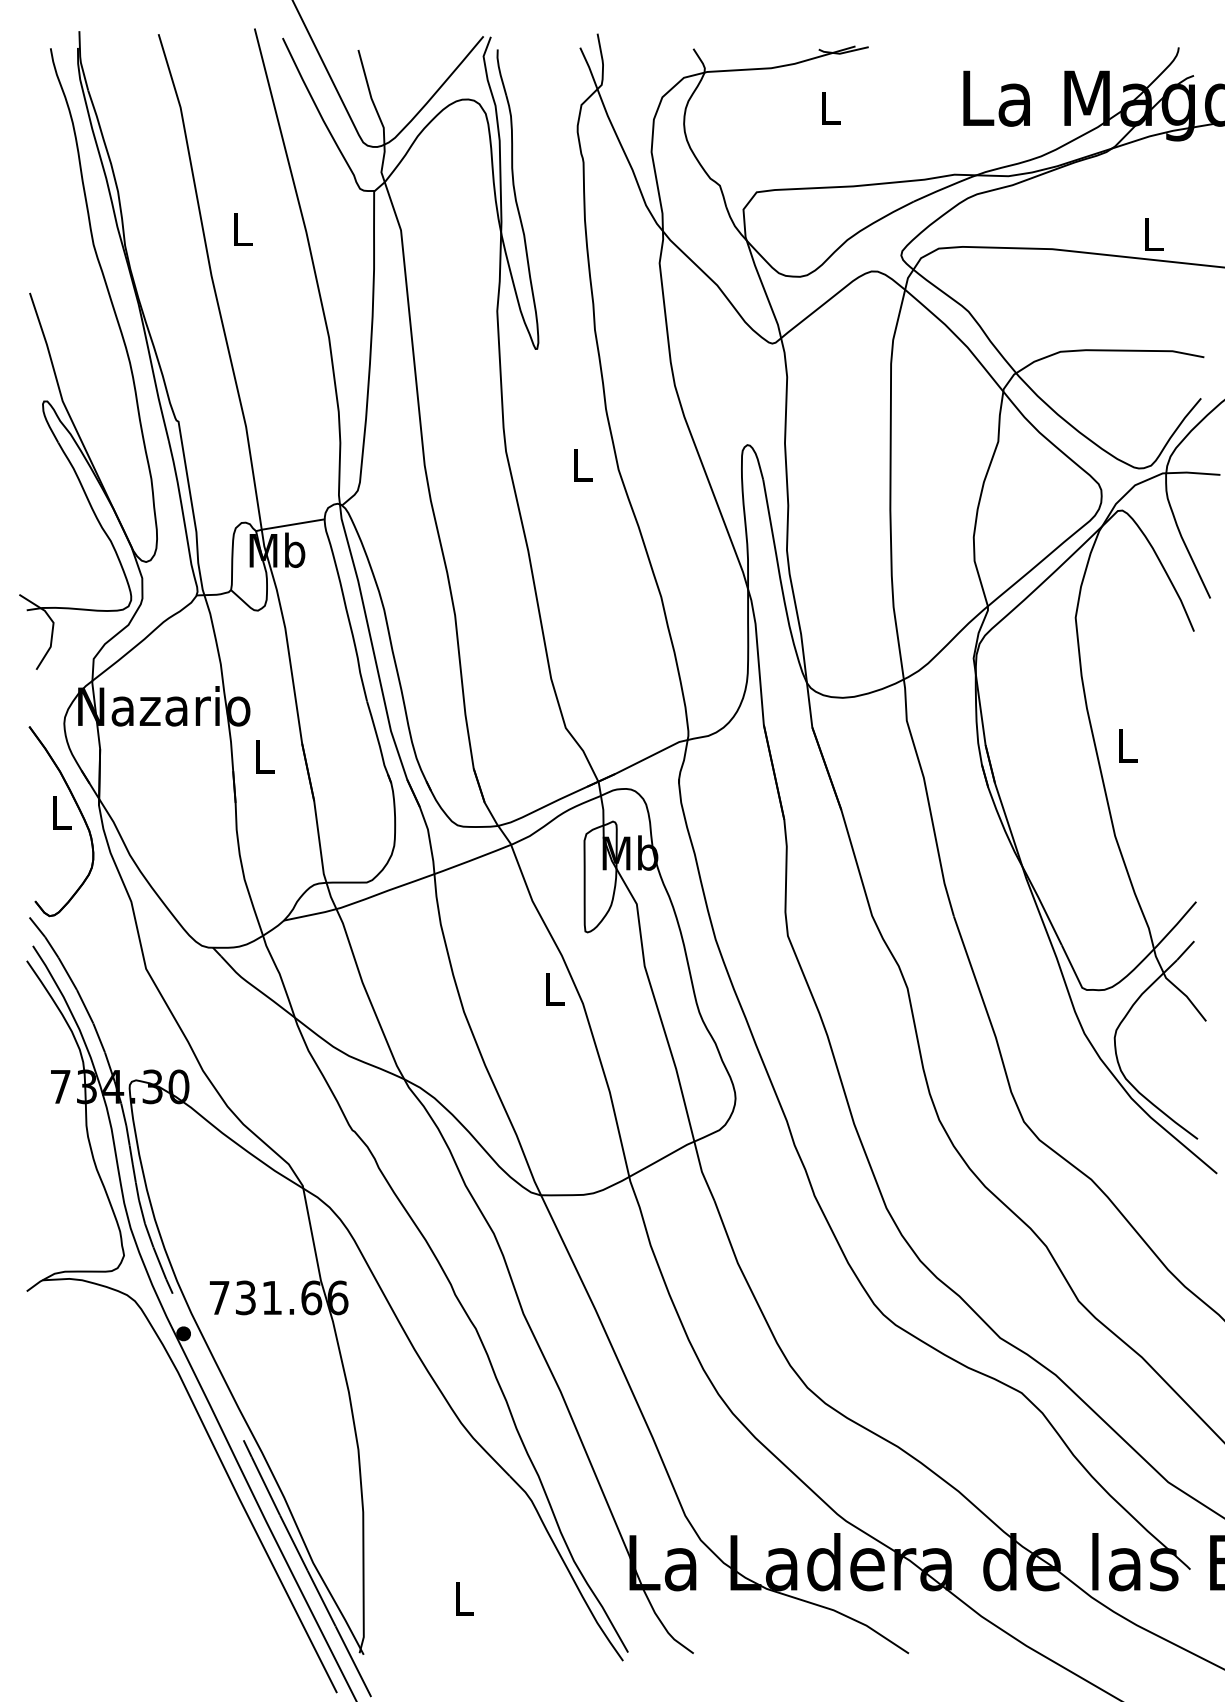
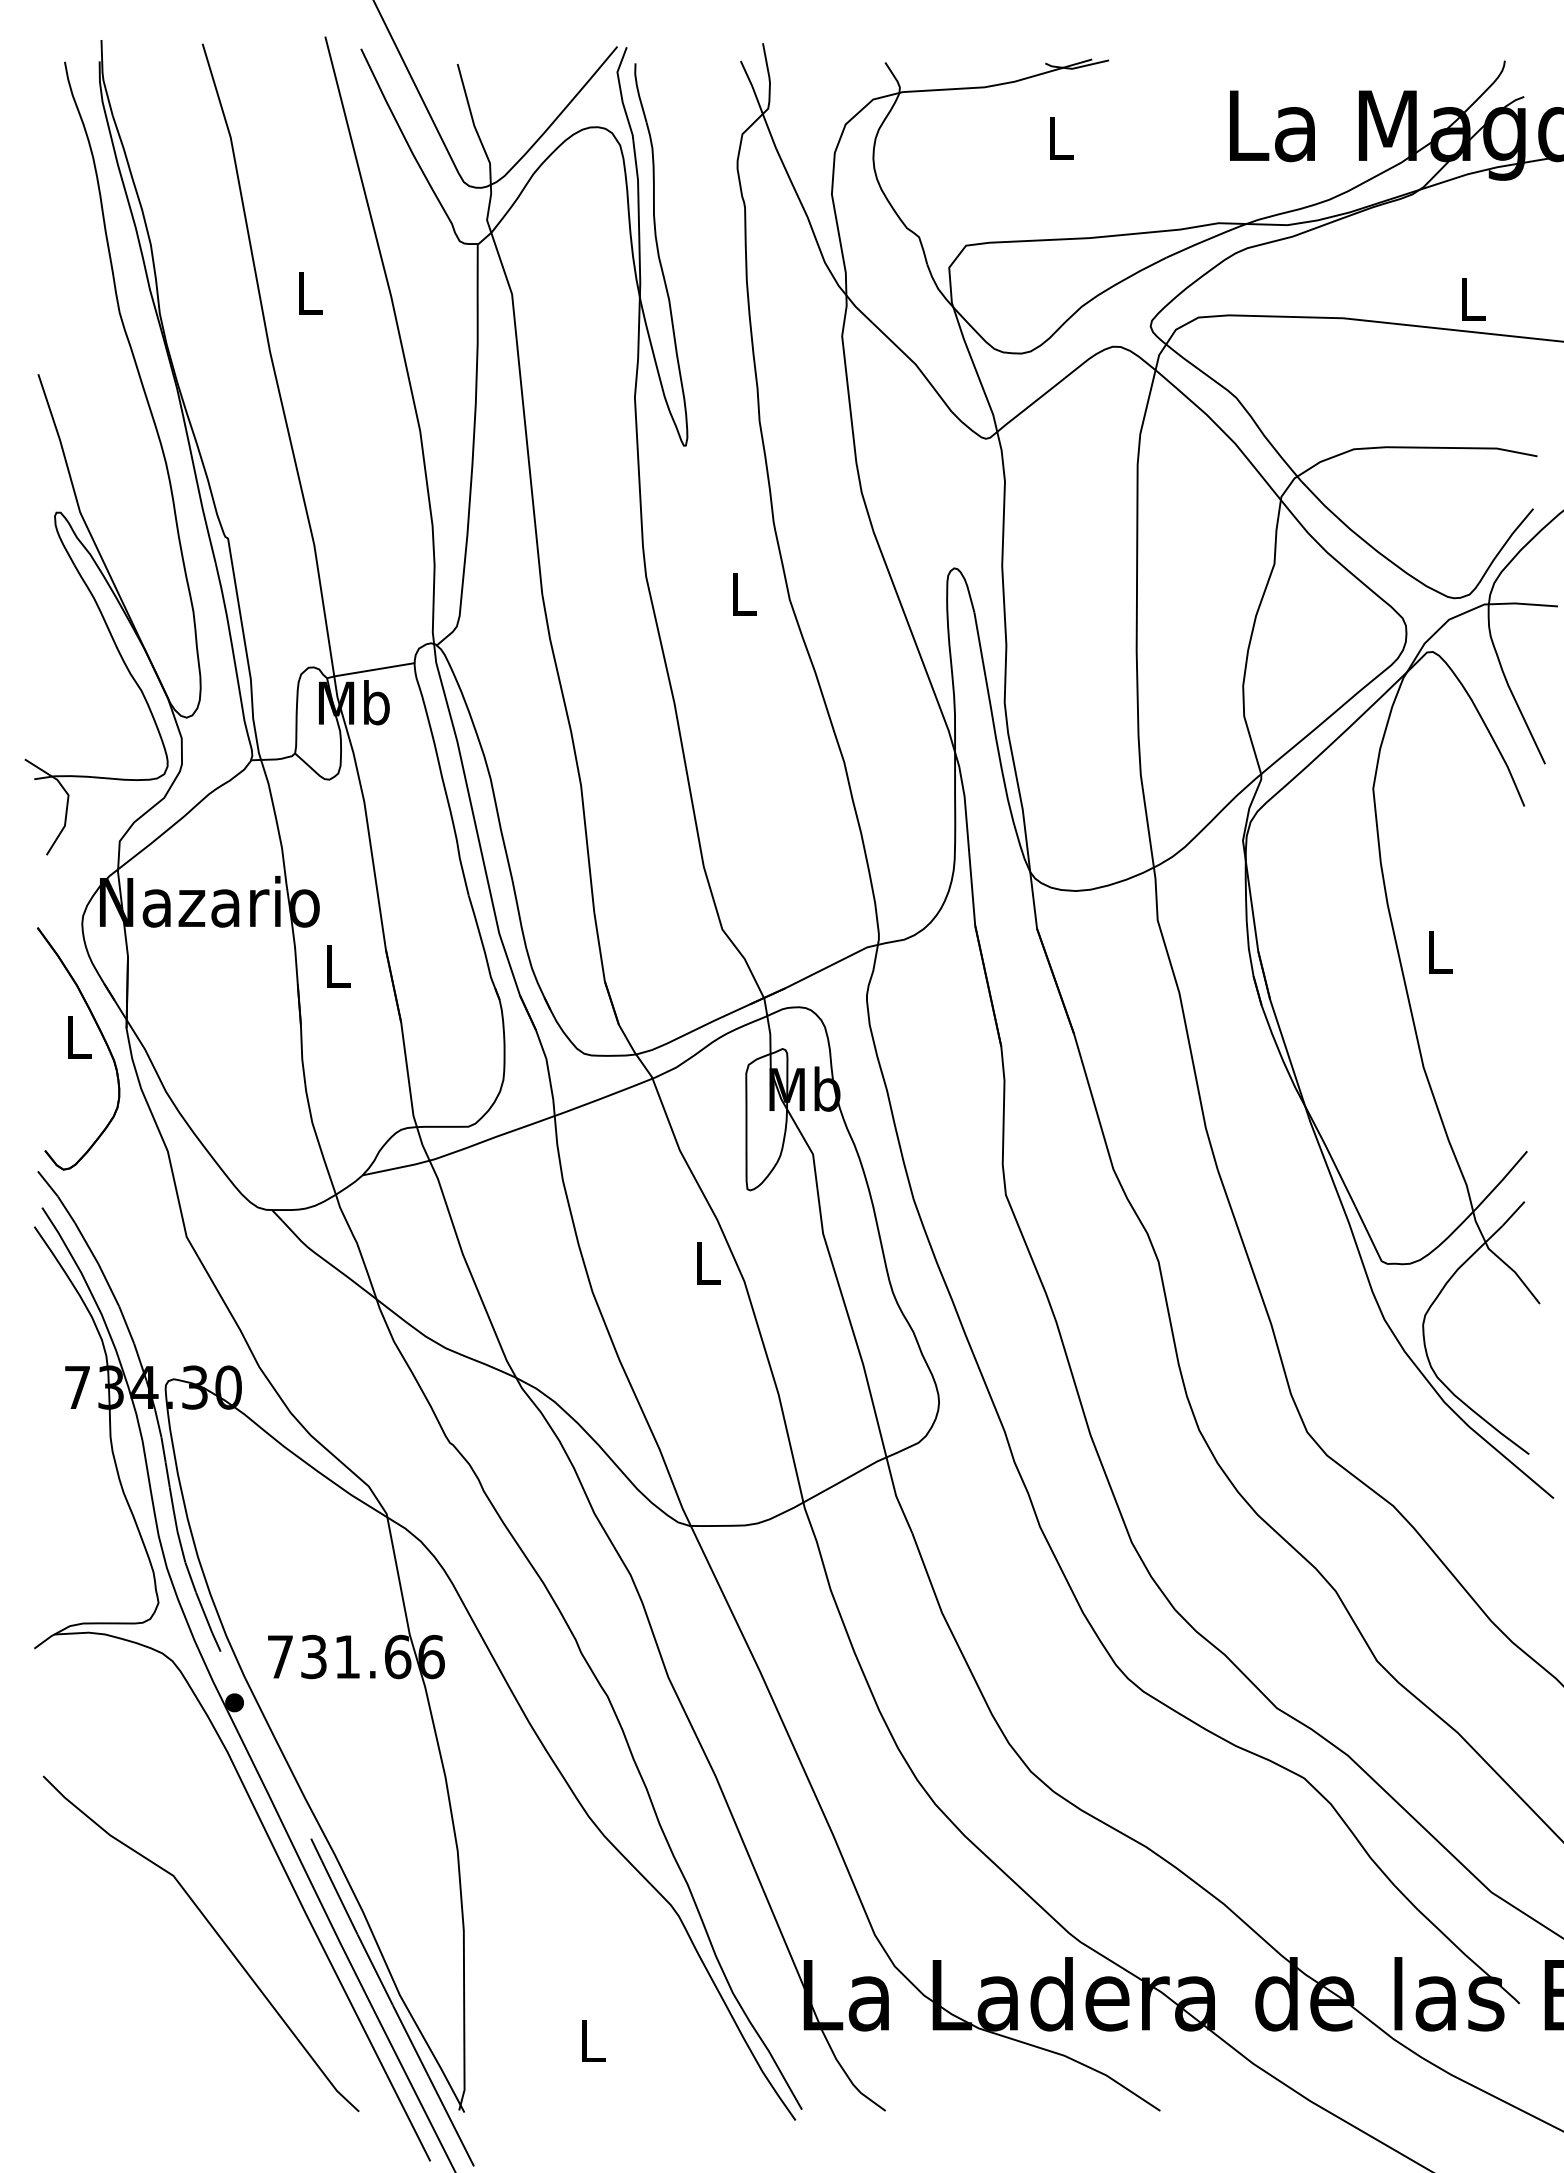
curve: (169, 1515) -> (216, 1934), added

